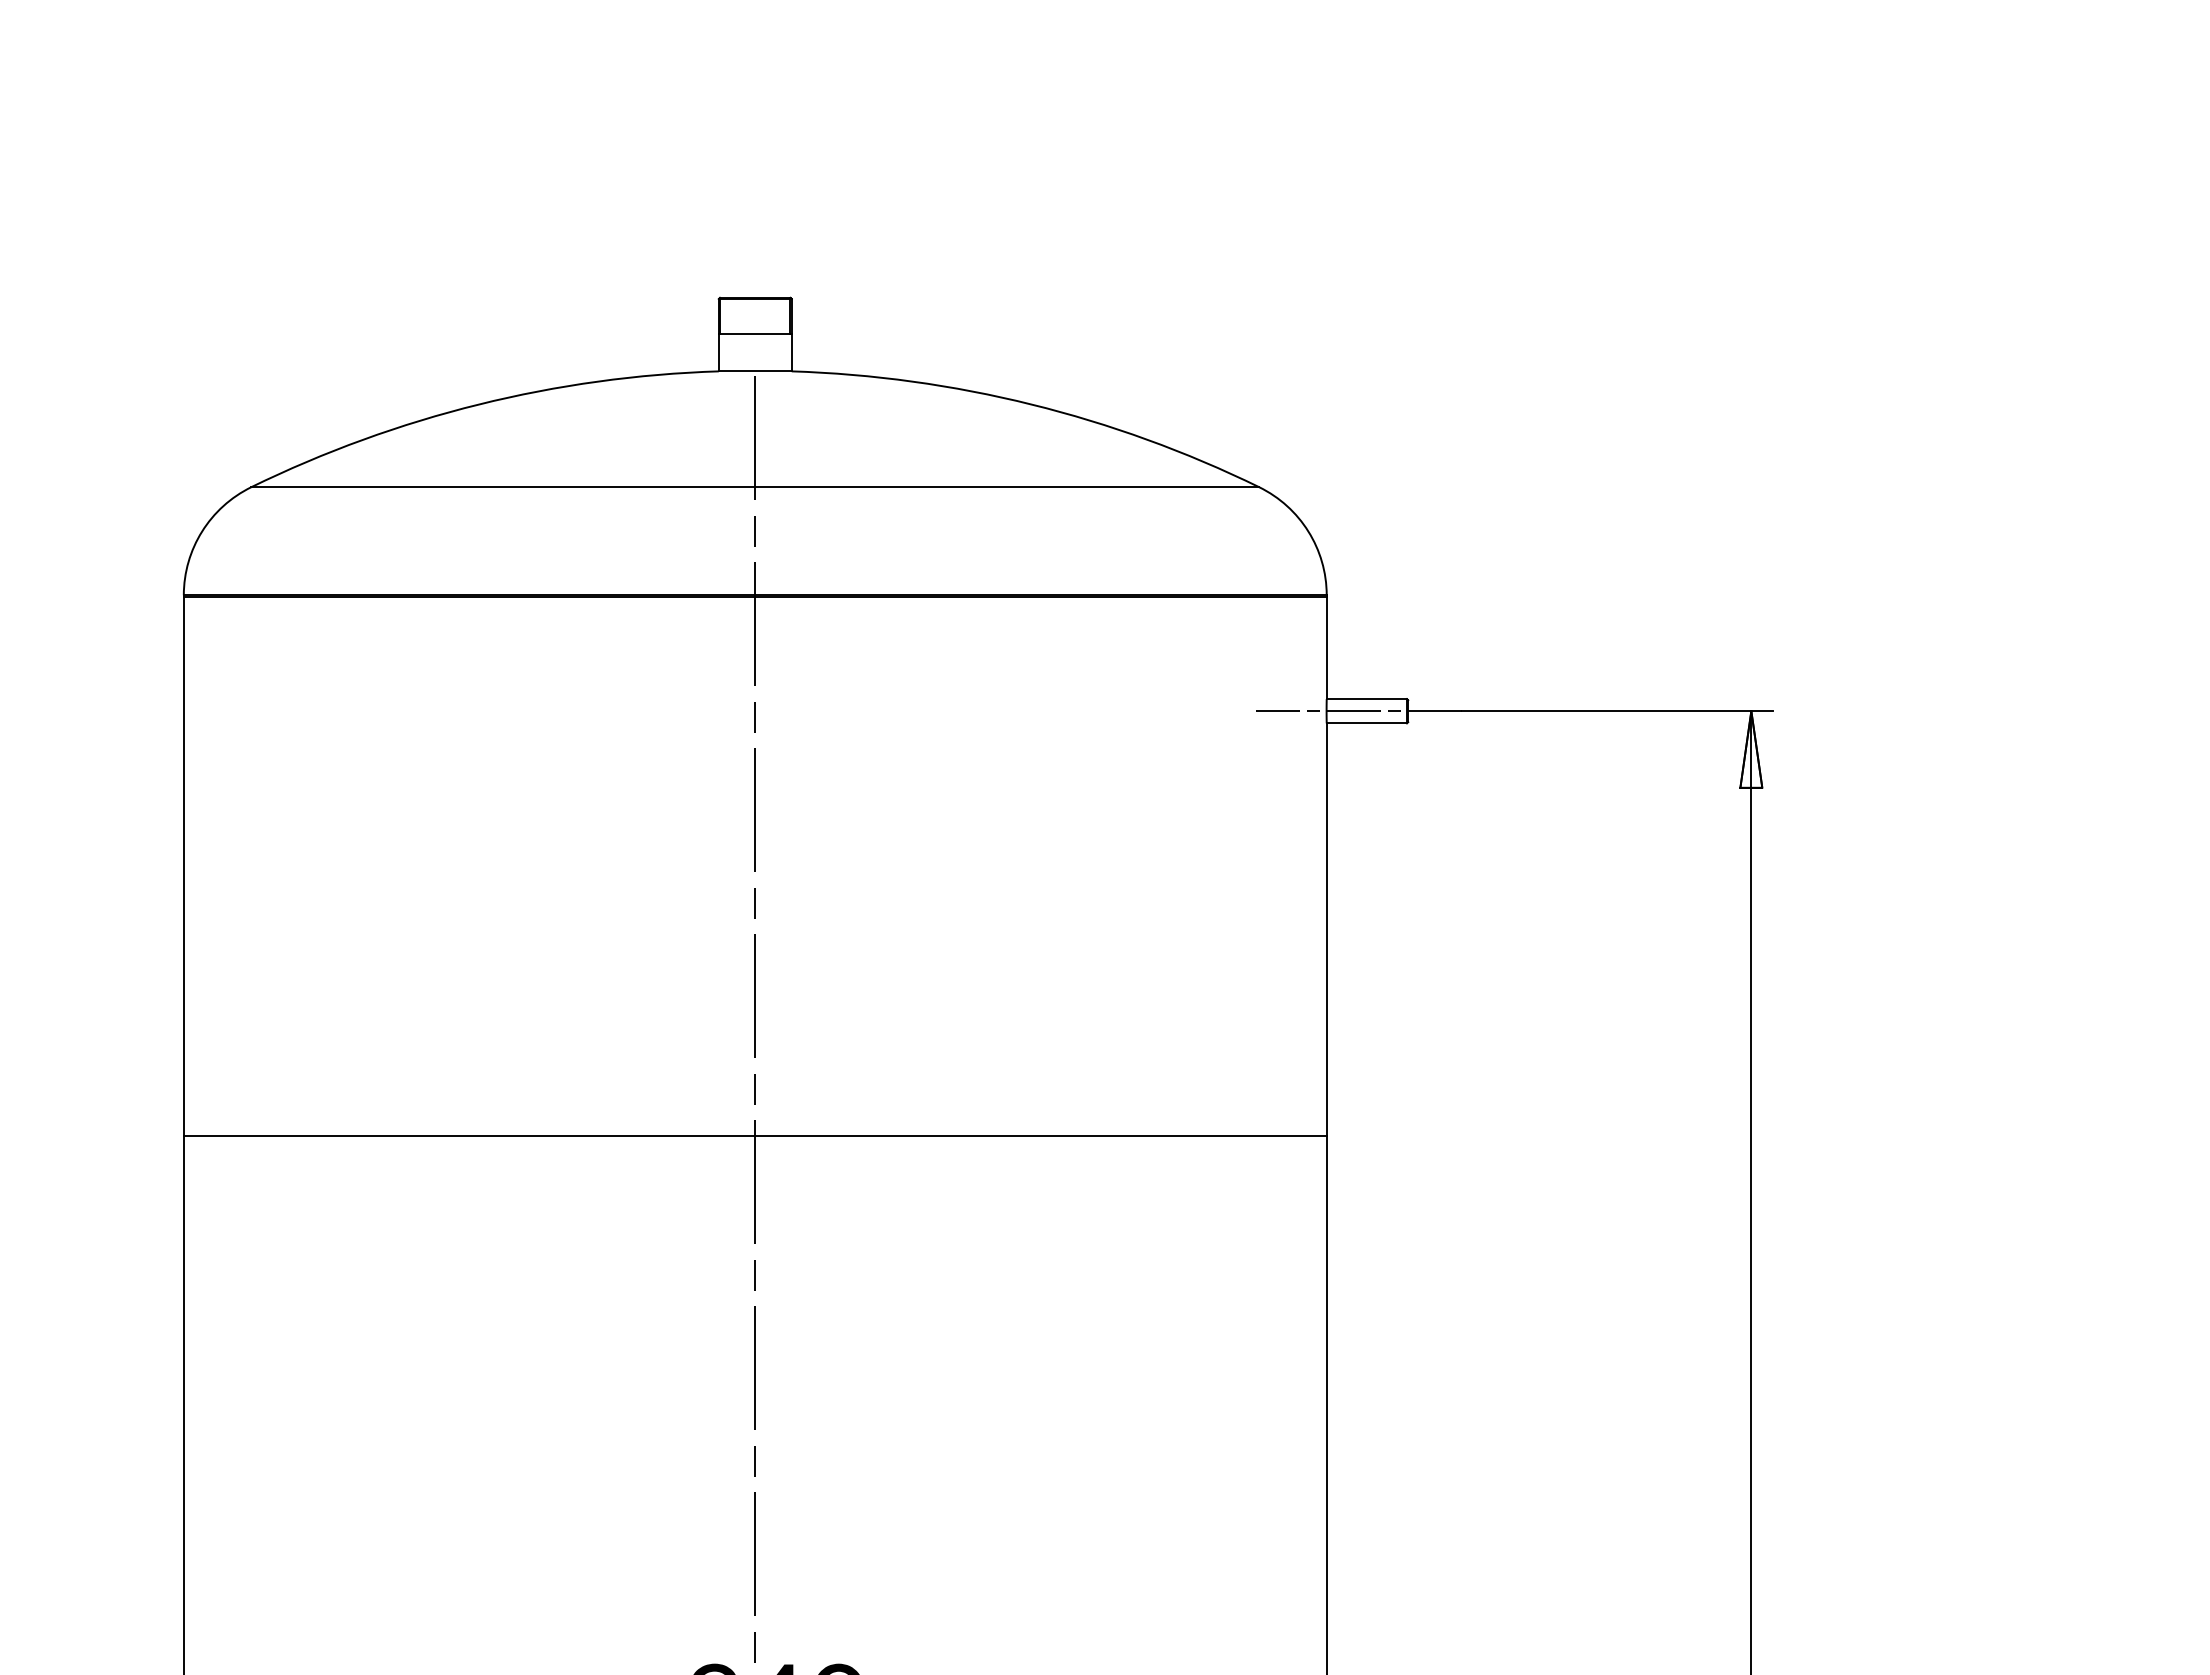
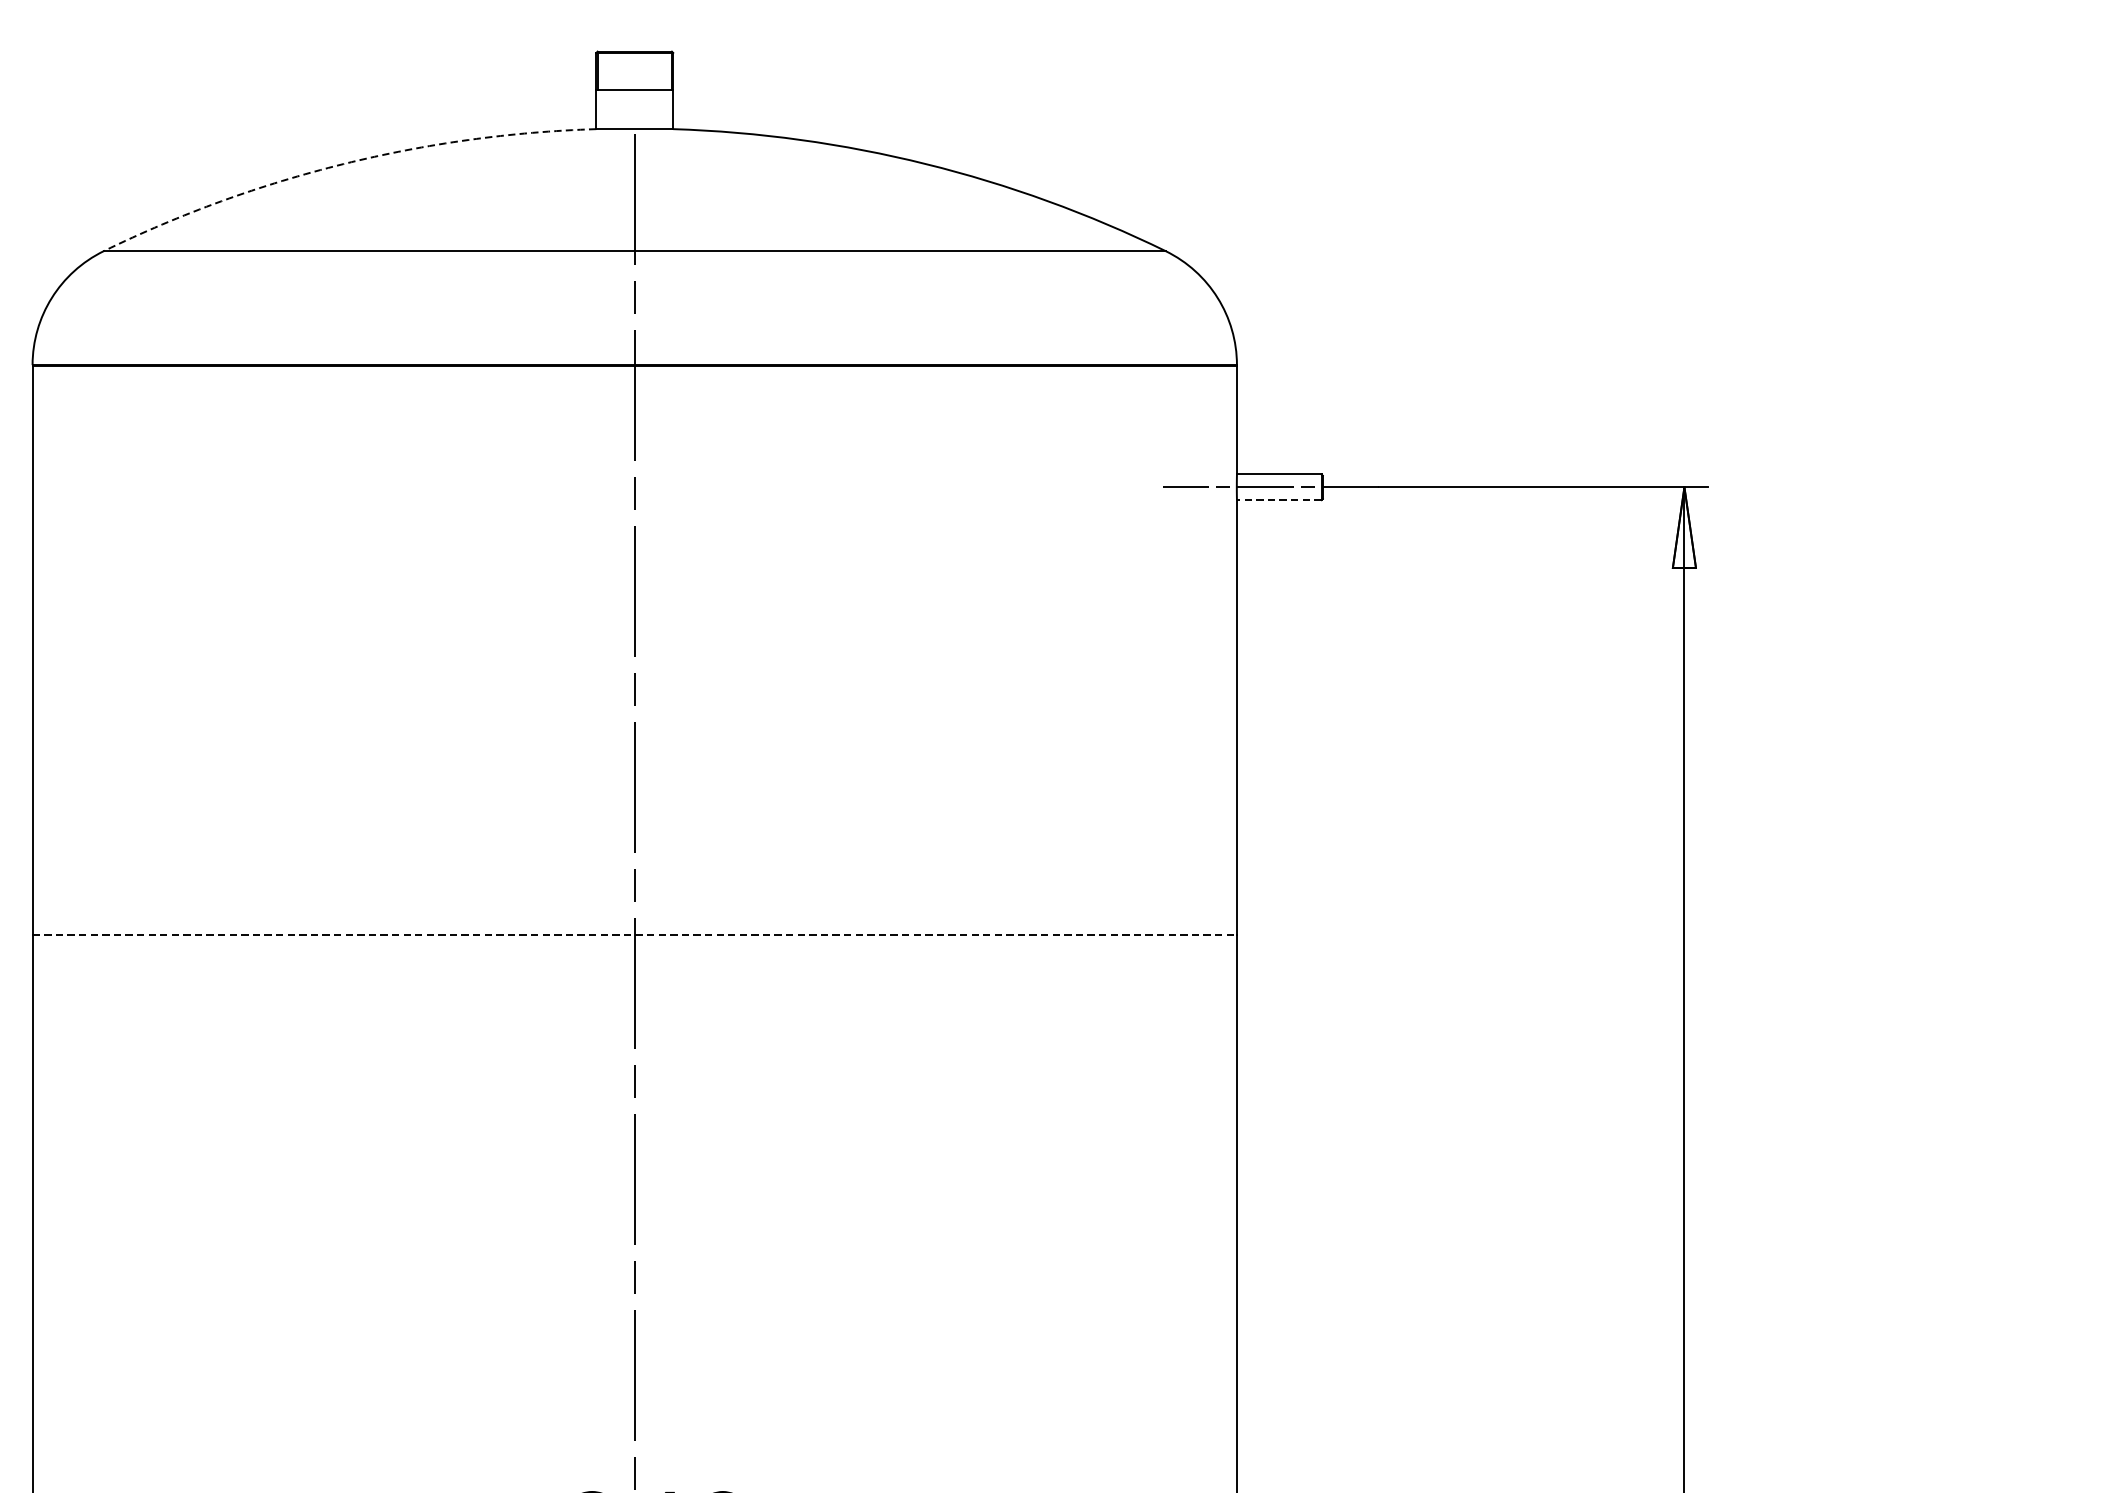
arc: (478, 404) -> (343, 164), solid -> dashed
line: (1366, 723) -> (1278, 500), solid -> dashed
line: (755, 1135) -> (635, 934), solid -> dashed

